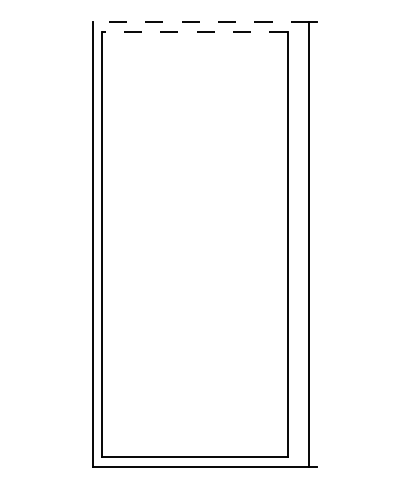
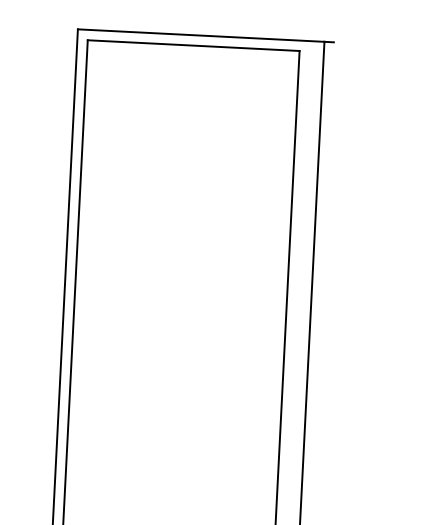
line: (200, 22) -> (200, 35), dashed -> solid
line: (194, 31) -> (193, 45), dashed -> solid

